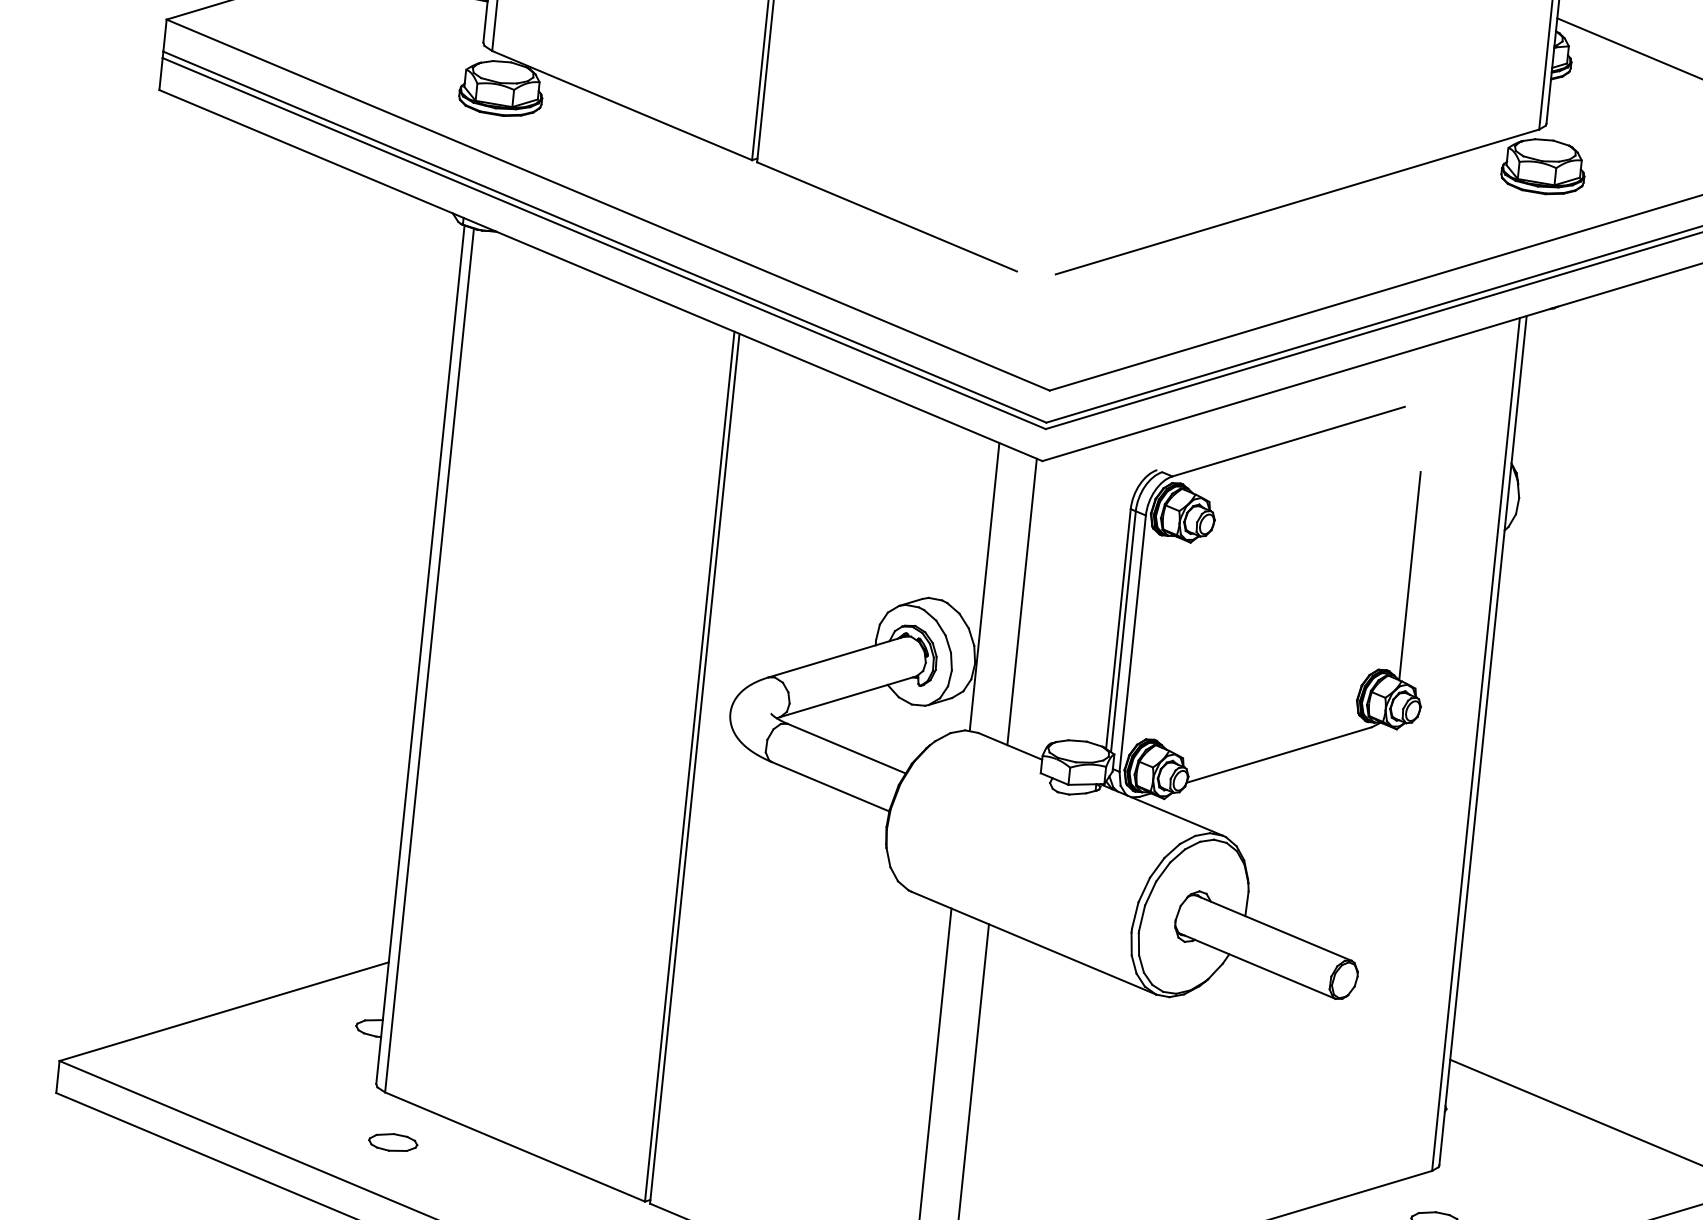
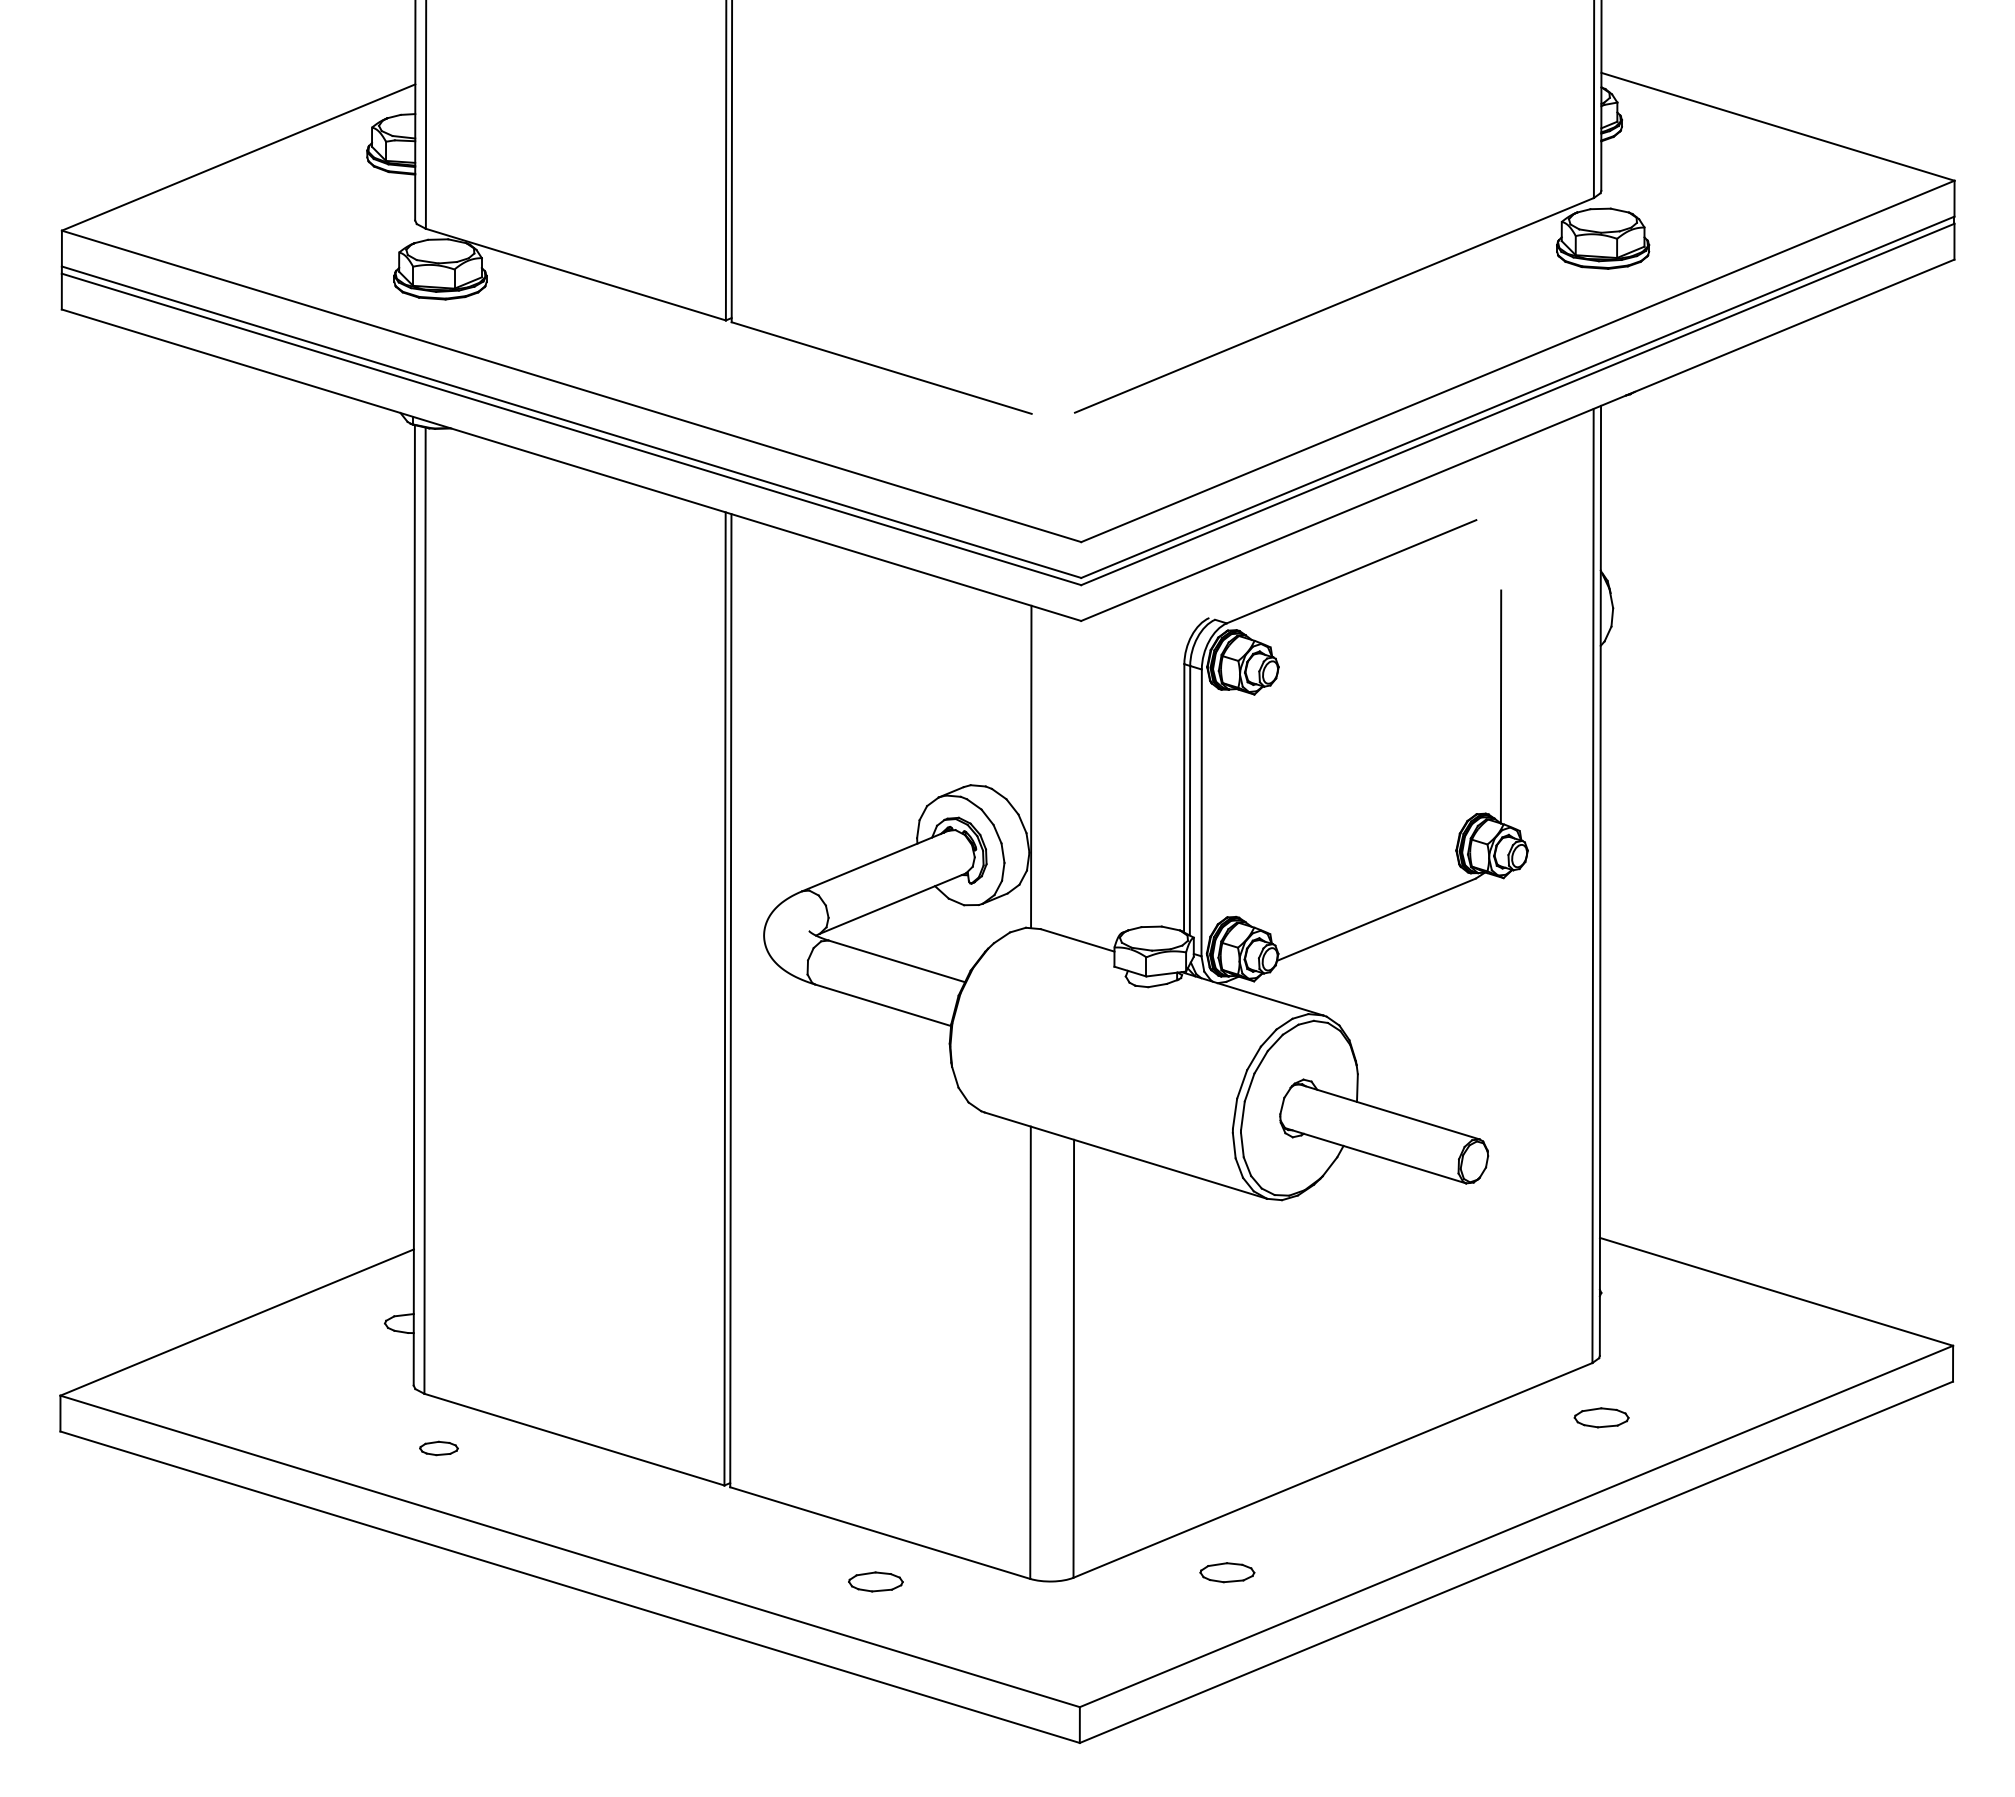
line: (1022, 602) -> (1074, 779), removed
part: (392, 1142) -> (438, 1448), size x0.7

